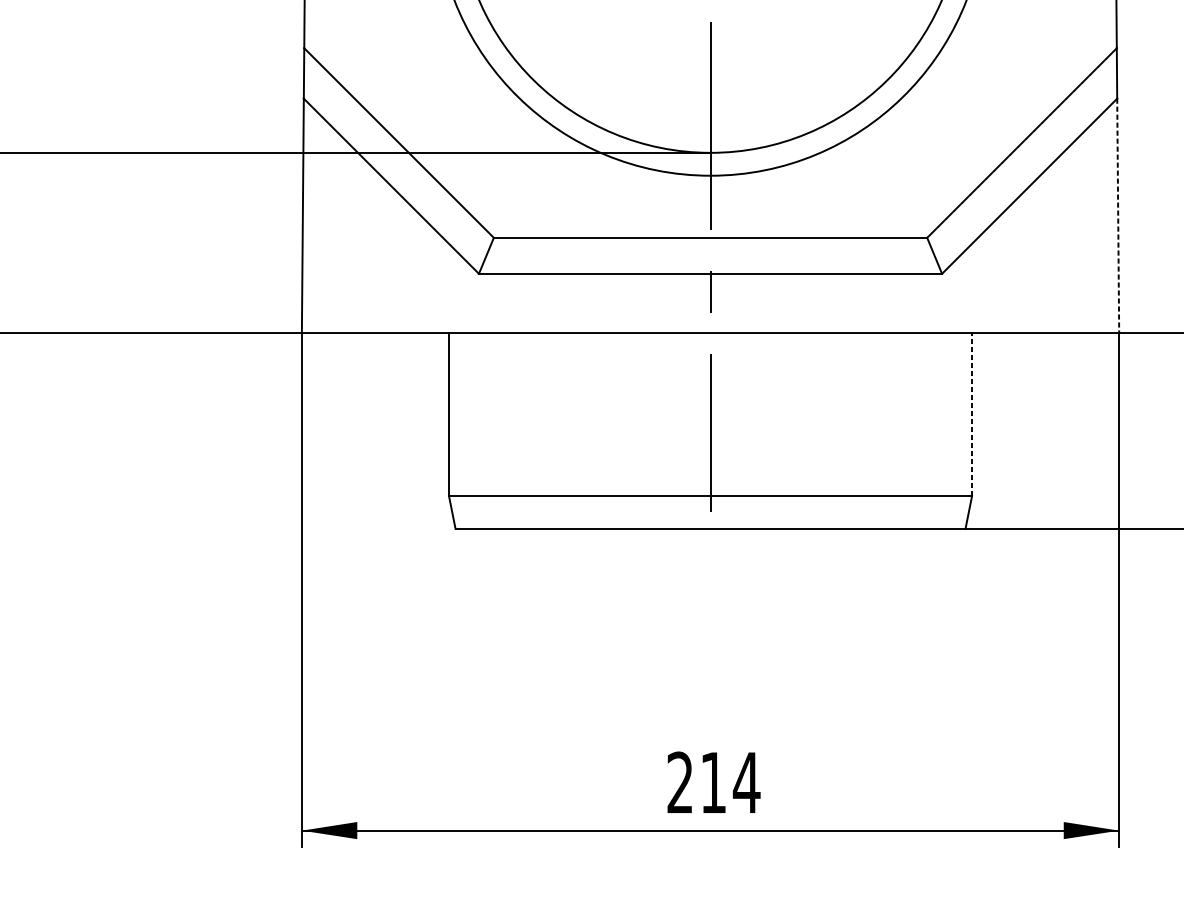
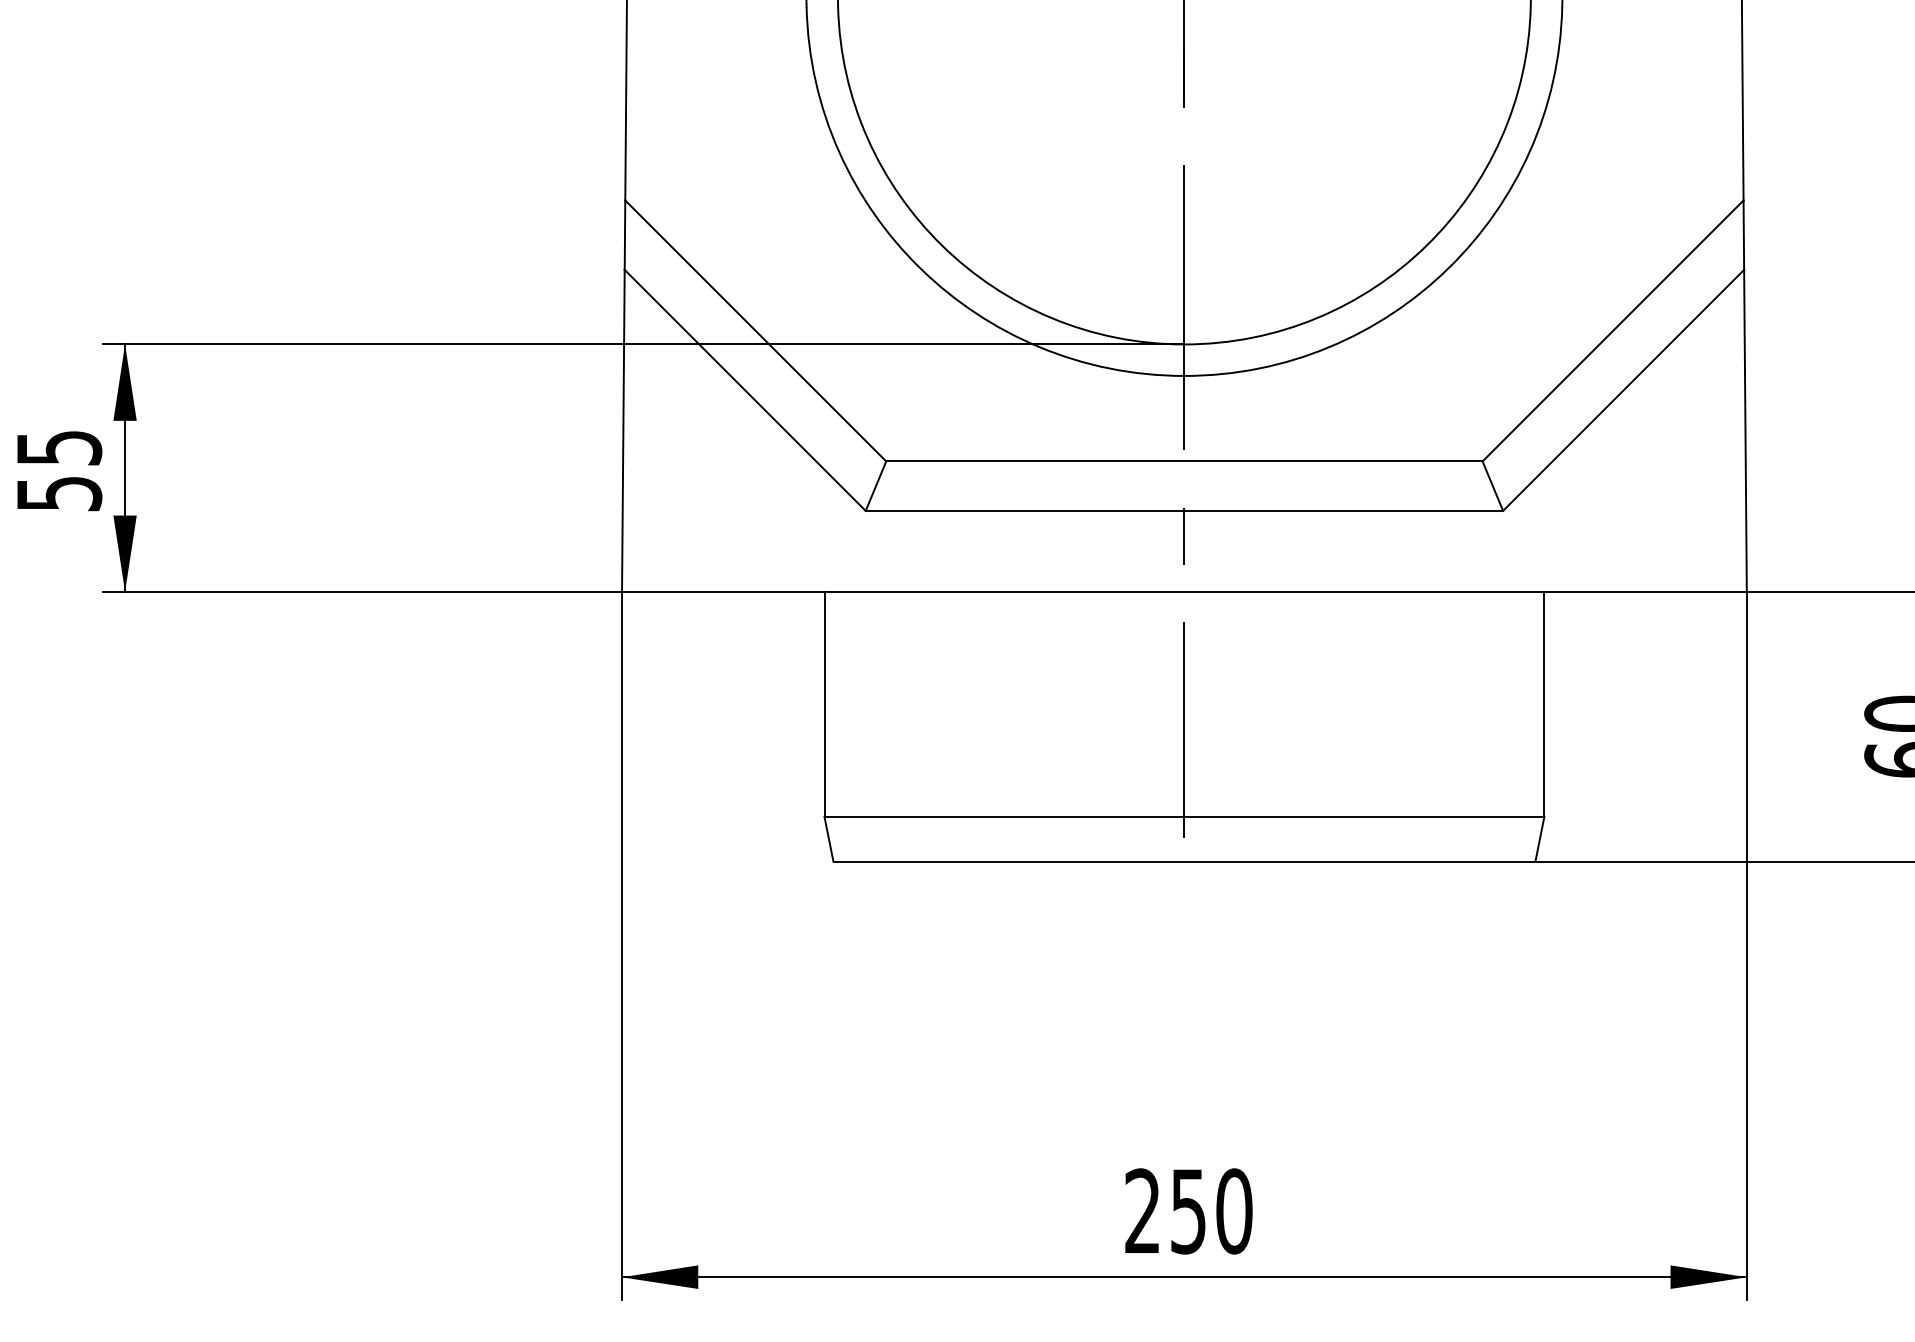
line: (1118, 216) -> (1745, 431), dashed -> solid
line: (972, 413) -> (1544, 703), dashed -> solid
text: (730, 782) -> (1212, 1211), 214 -> 250

